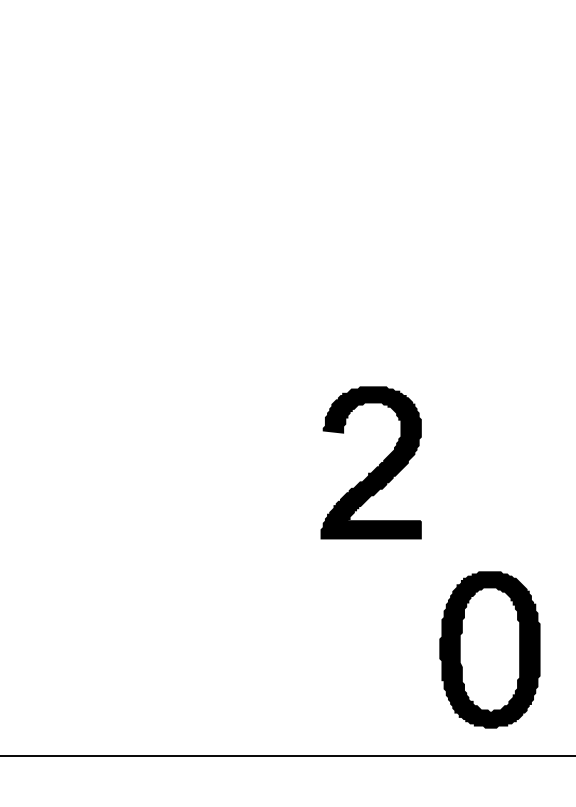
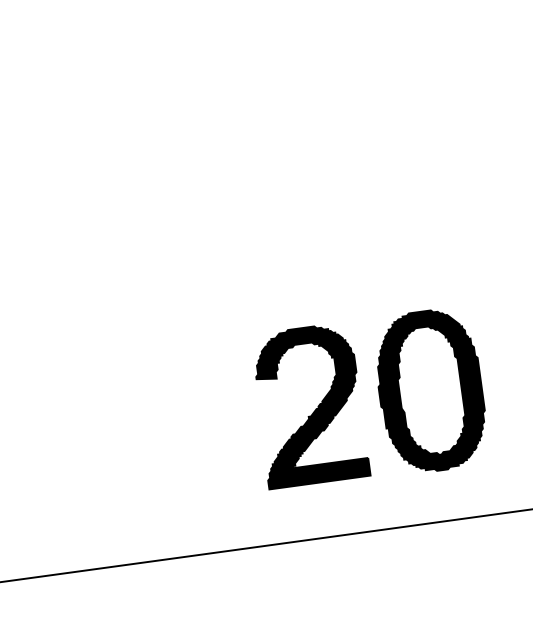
part: (376, 467) -> (315, 409), moved
part: (489, 649) -> (430, 390), moved

